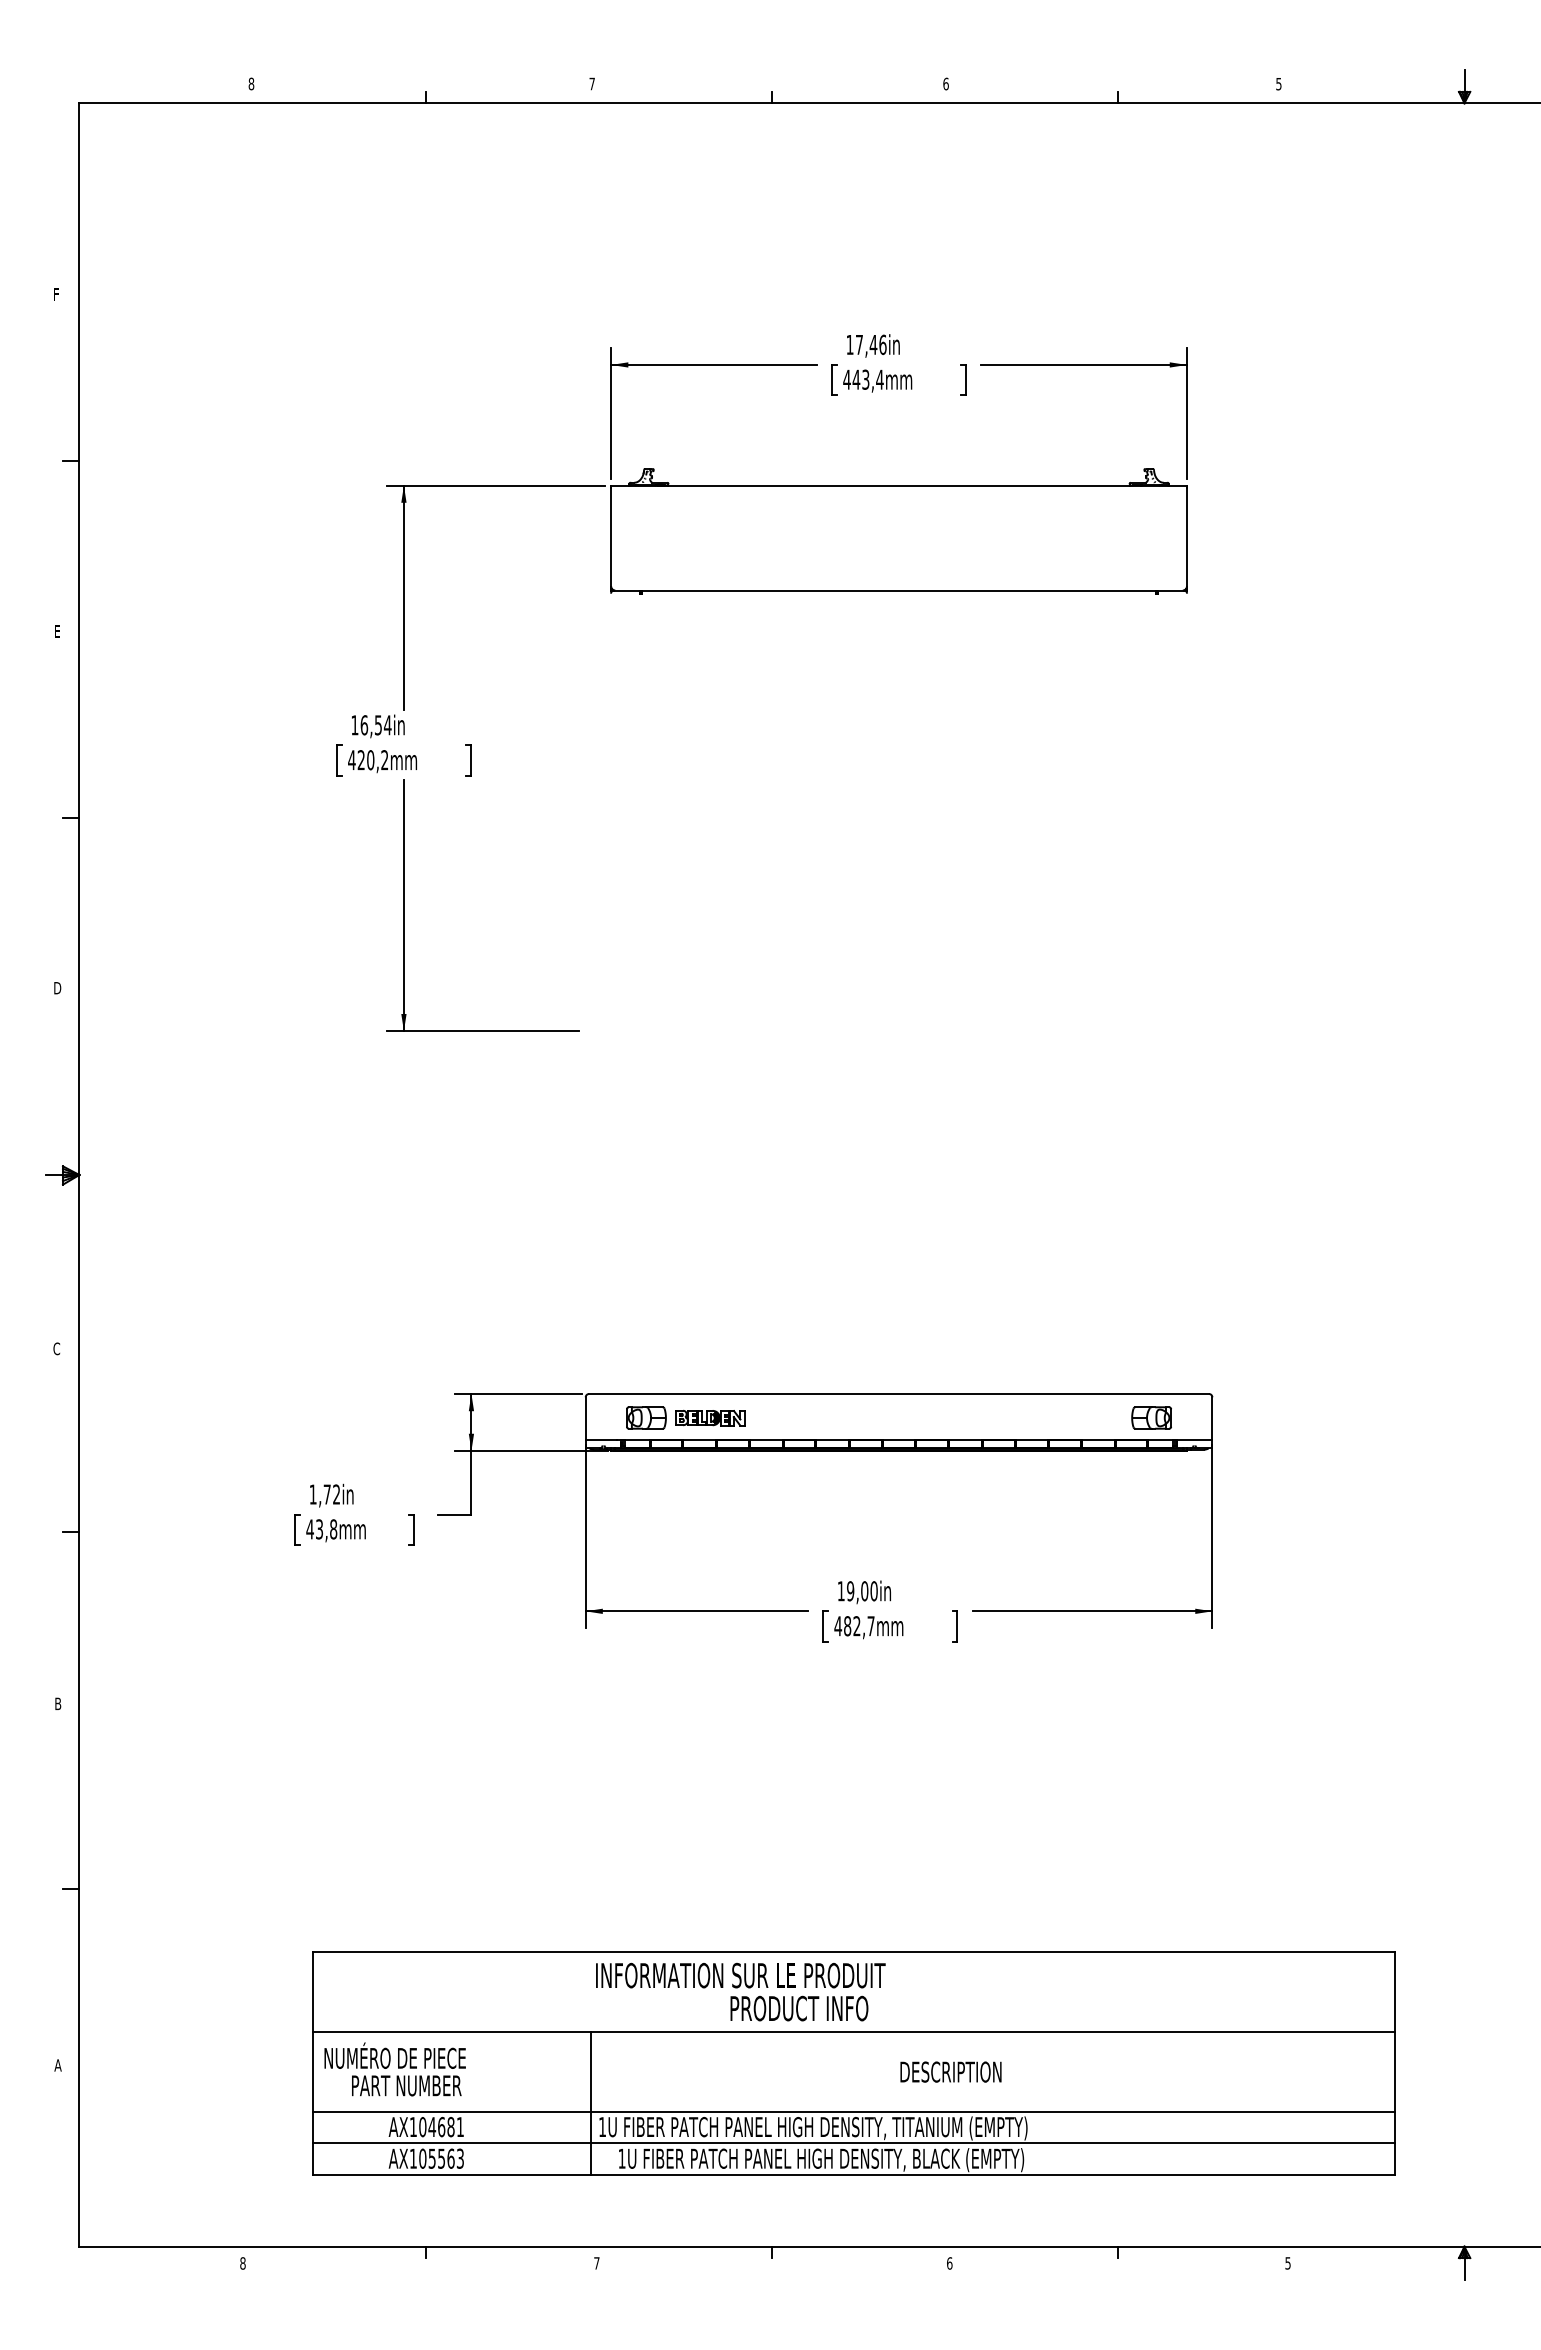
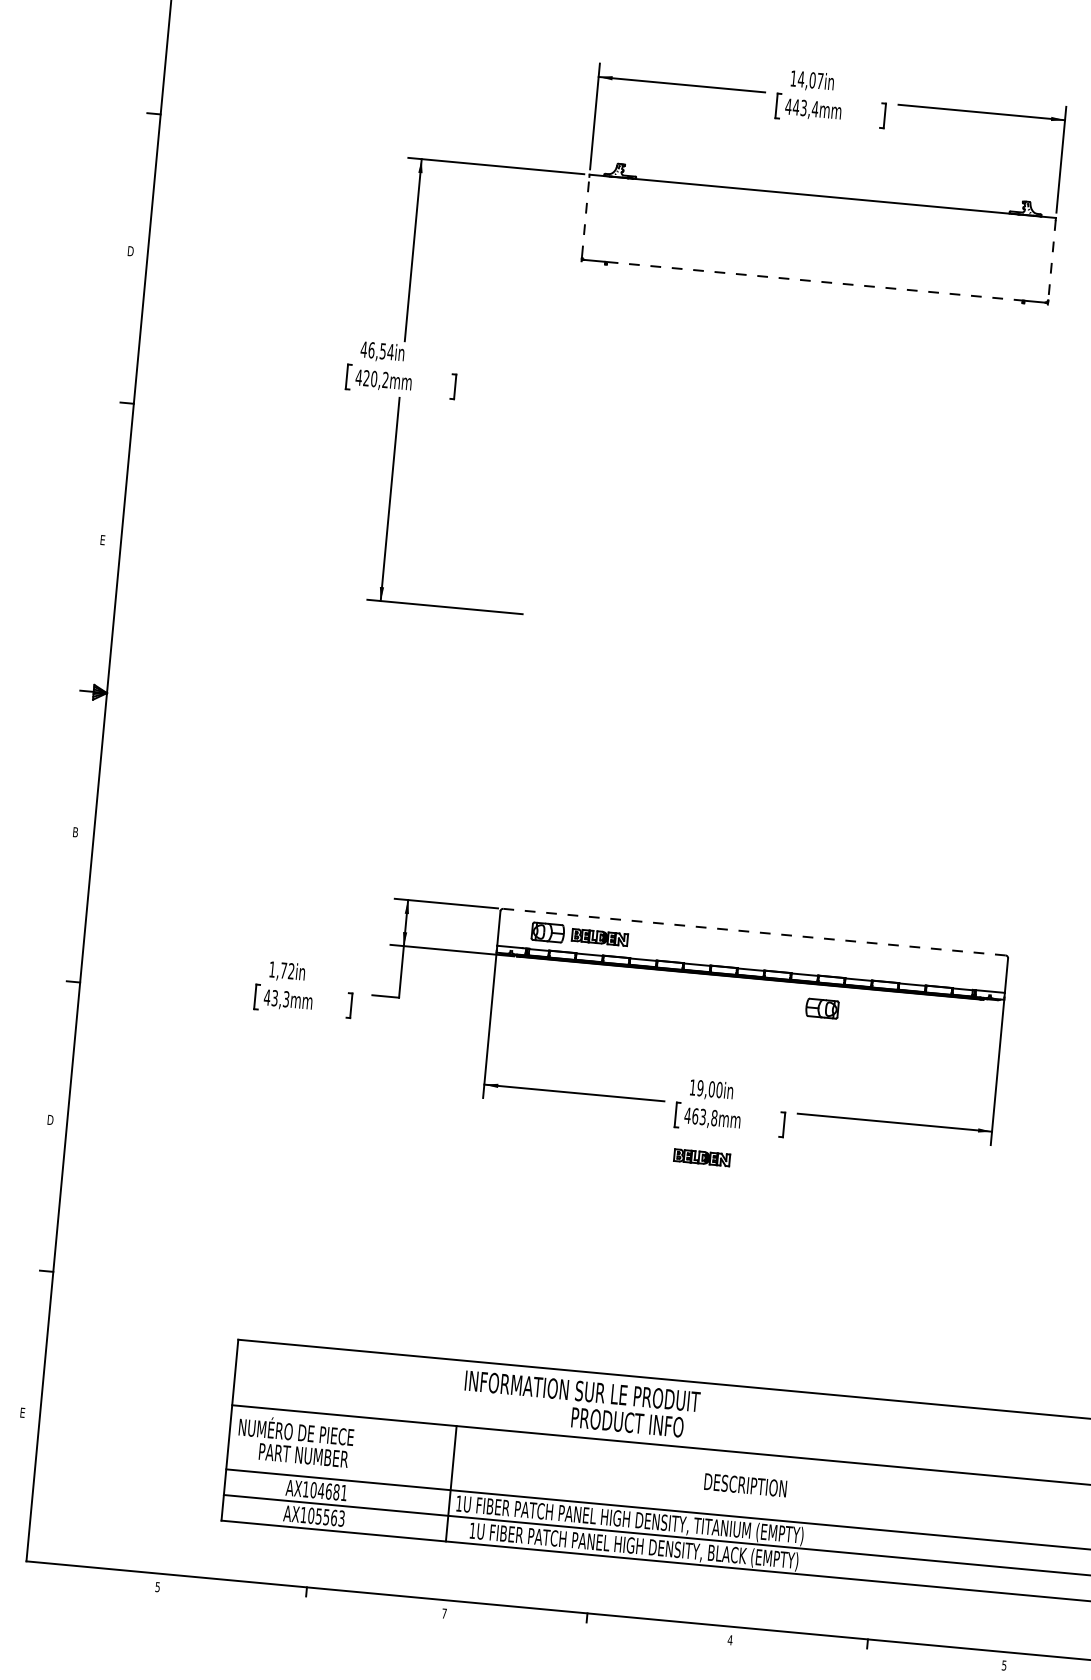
text: (870, 344) -> (810, 79), 17,46in -> 14,07in
line: (611, 536) -> (586, 215), solid -> dashed
line: (1186, 537) -> (1051, 259), solid -> dashed
line: (899, 590) -> (815, 281), solid -> dashed
text: (58, 631) -> (130, 251), E -> D
text: (354, 725) -> (363, 349), 16,54in -> 46,54in
text: (57, 988) -> (103, 540), D -> E
text: (56, 1348) -> (75, 831), C -> B
line: (898, 1394) -> (754, 932), solid -> dashed
part: (1151, 1417) -> (822, 1008), moved
text: (333, 1529) -> (286, 999), 43,8mm -> 43,3mm
text: (859, 1626) -> (705, 1117), 482,7mm -> 463,8mm
part: (860, 1675) -> (702, 1157), added
text: (59, 1703) -> (51, 1119), B -> D
text: (57, 2065) -> (22, 1412), A -> E
text: (242, 2263) -> (157, 1587), 8 -> 5
text: (949, 2263) -> (730, 1640), 6 -> 4

